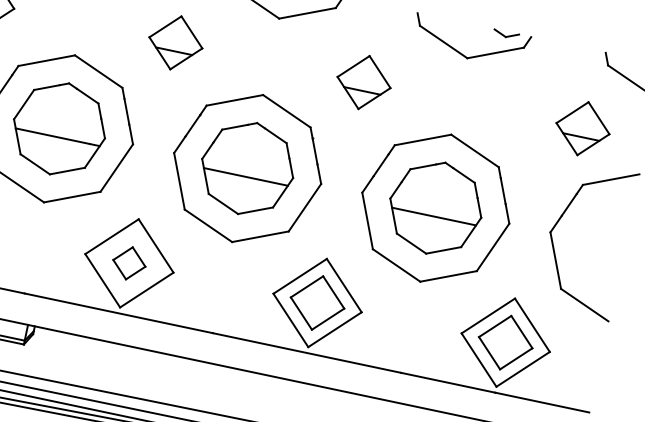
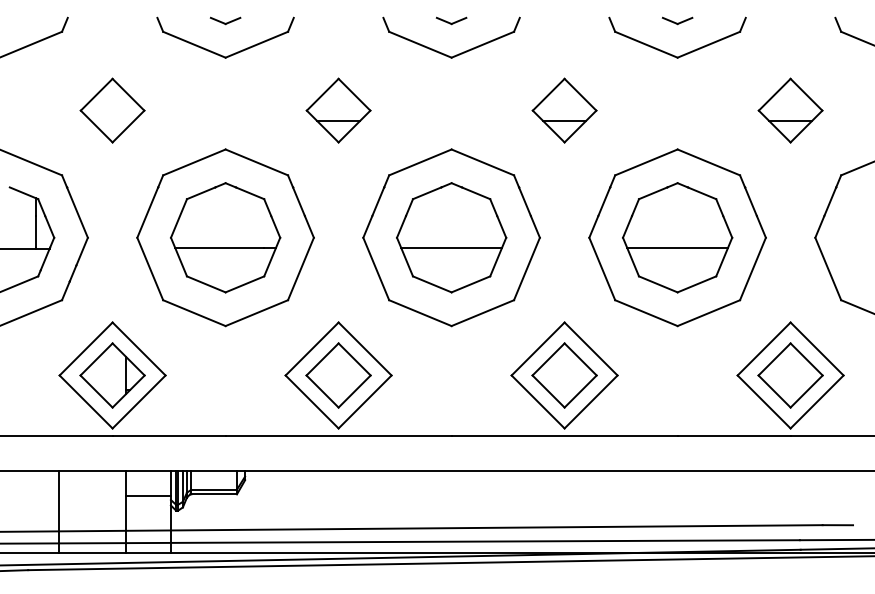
part: (506, 34) -> (677, 20), moved
part: (582, 128) -> (790, 110), moved
part: (129, 263) -> (338, 375), size x1.67

